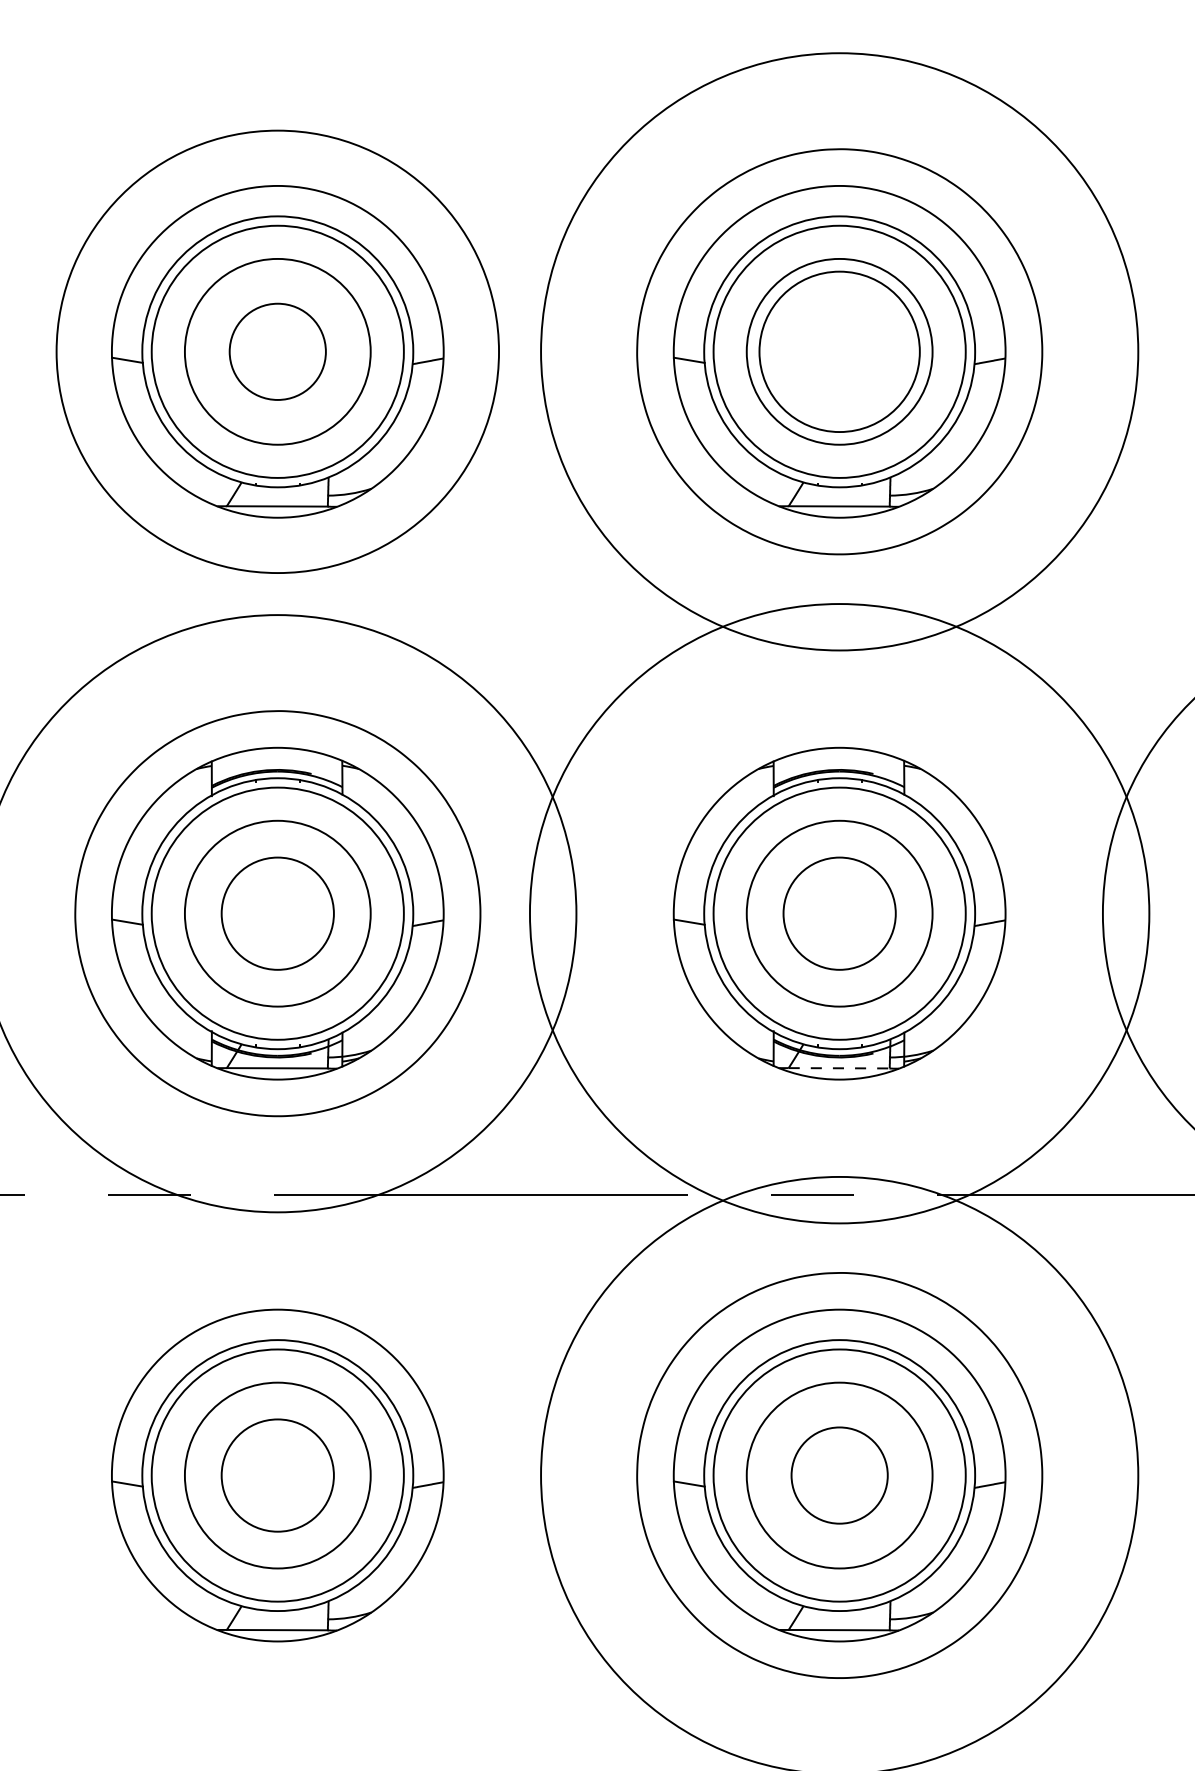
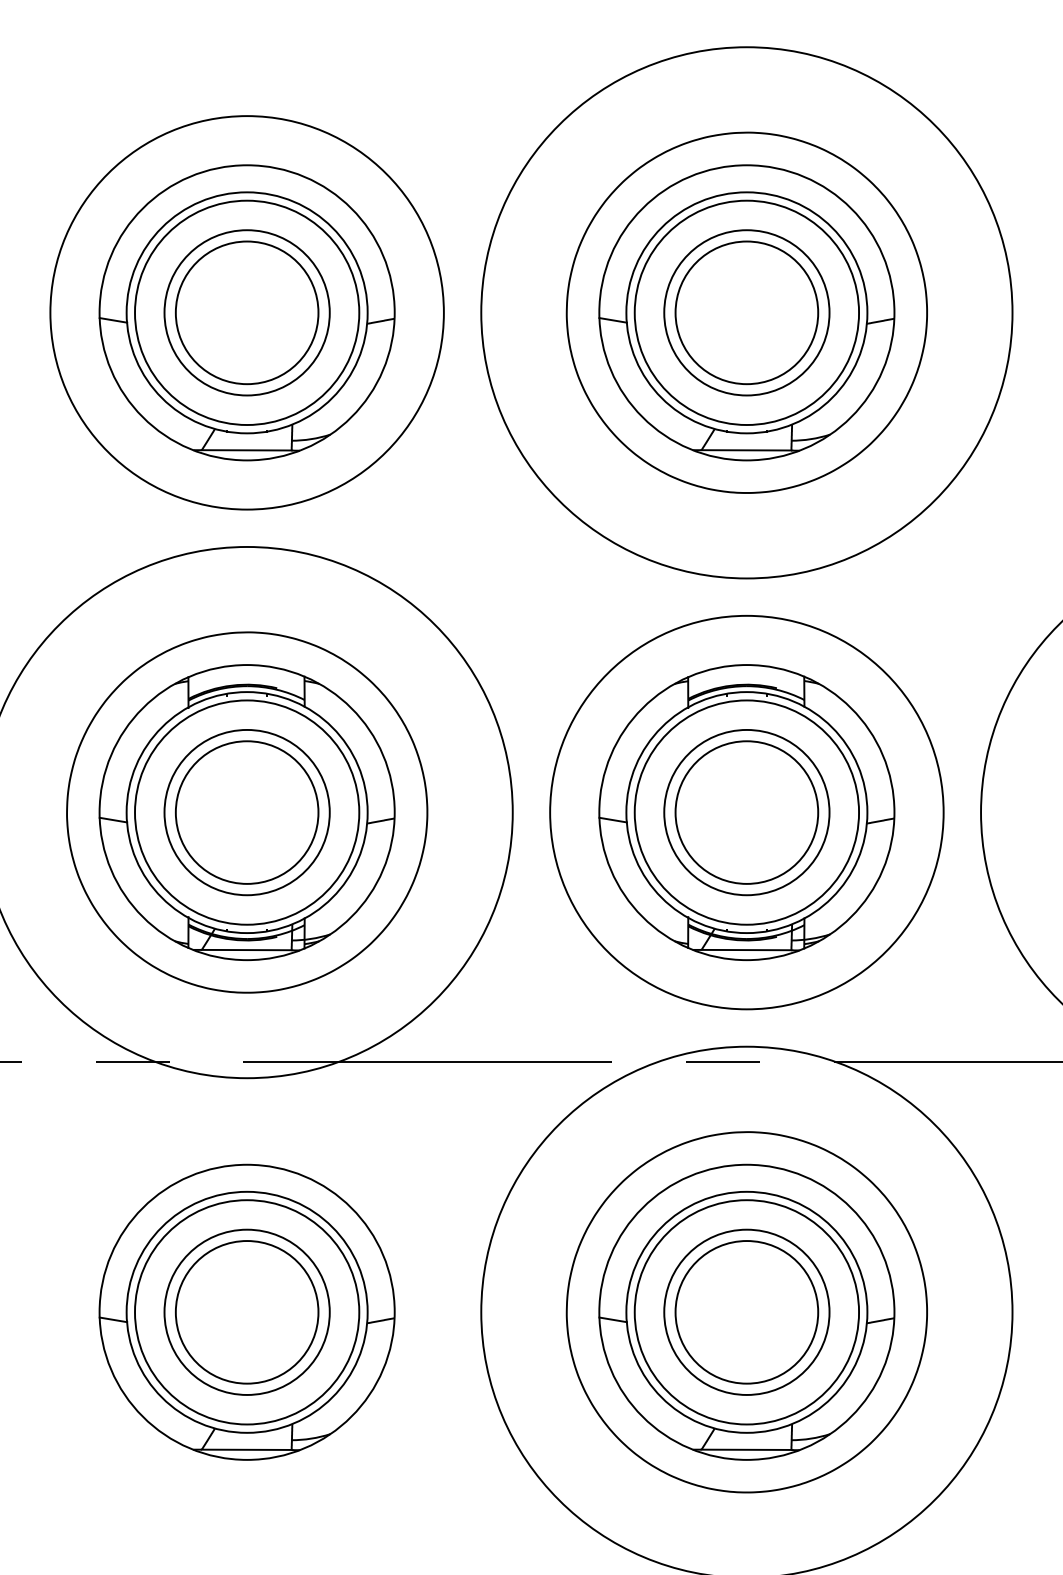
circle: (277, 351) -> (246, 312), size x1.67
circle: (277, 913) -> (246, 812), size x1.43
circle: (839, 913) -> (746, 812), size x0.71
circle: (839, 913) -> (746, 812), size x1.43
line: (839, 1068) -> (746, 950), dashed -> solid
circle: (277, 1475) -> (246, 1312), size x1.43
circle: (839, 1475) -> (746, 1312), size x1.67

